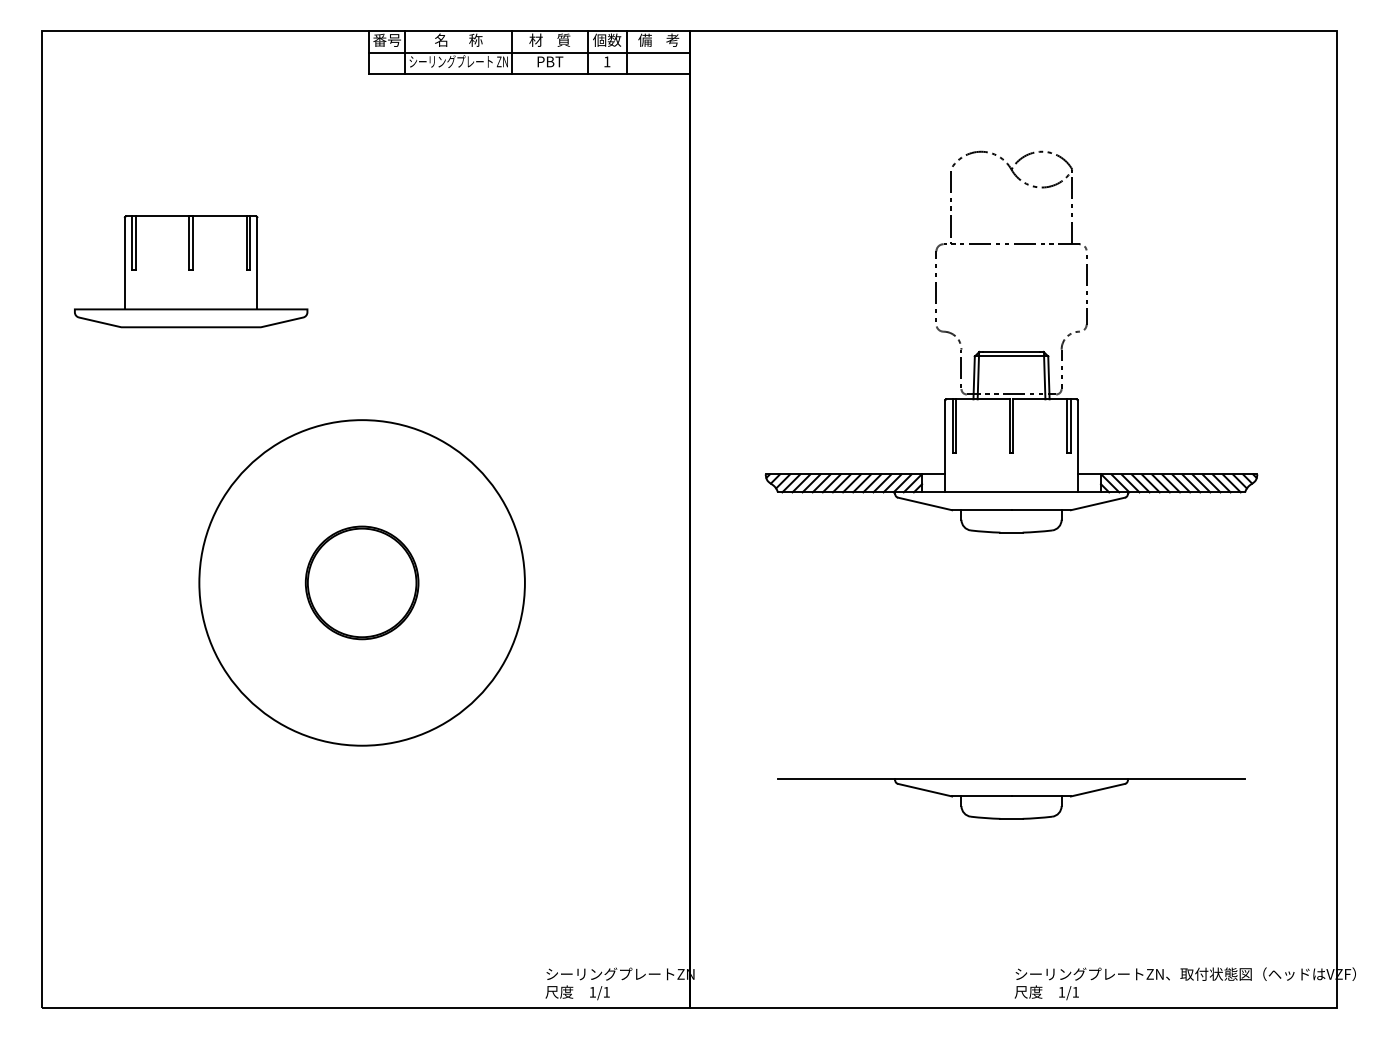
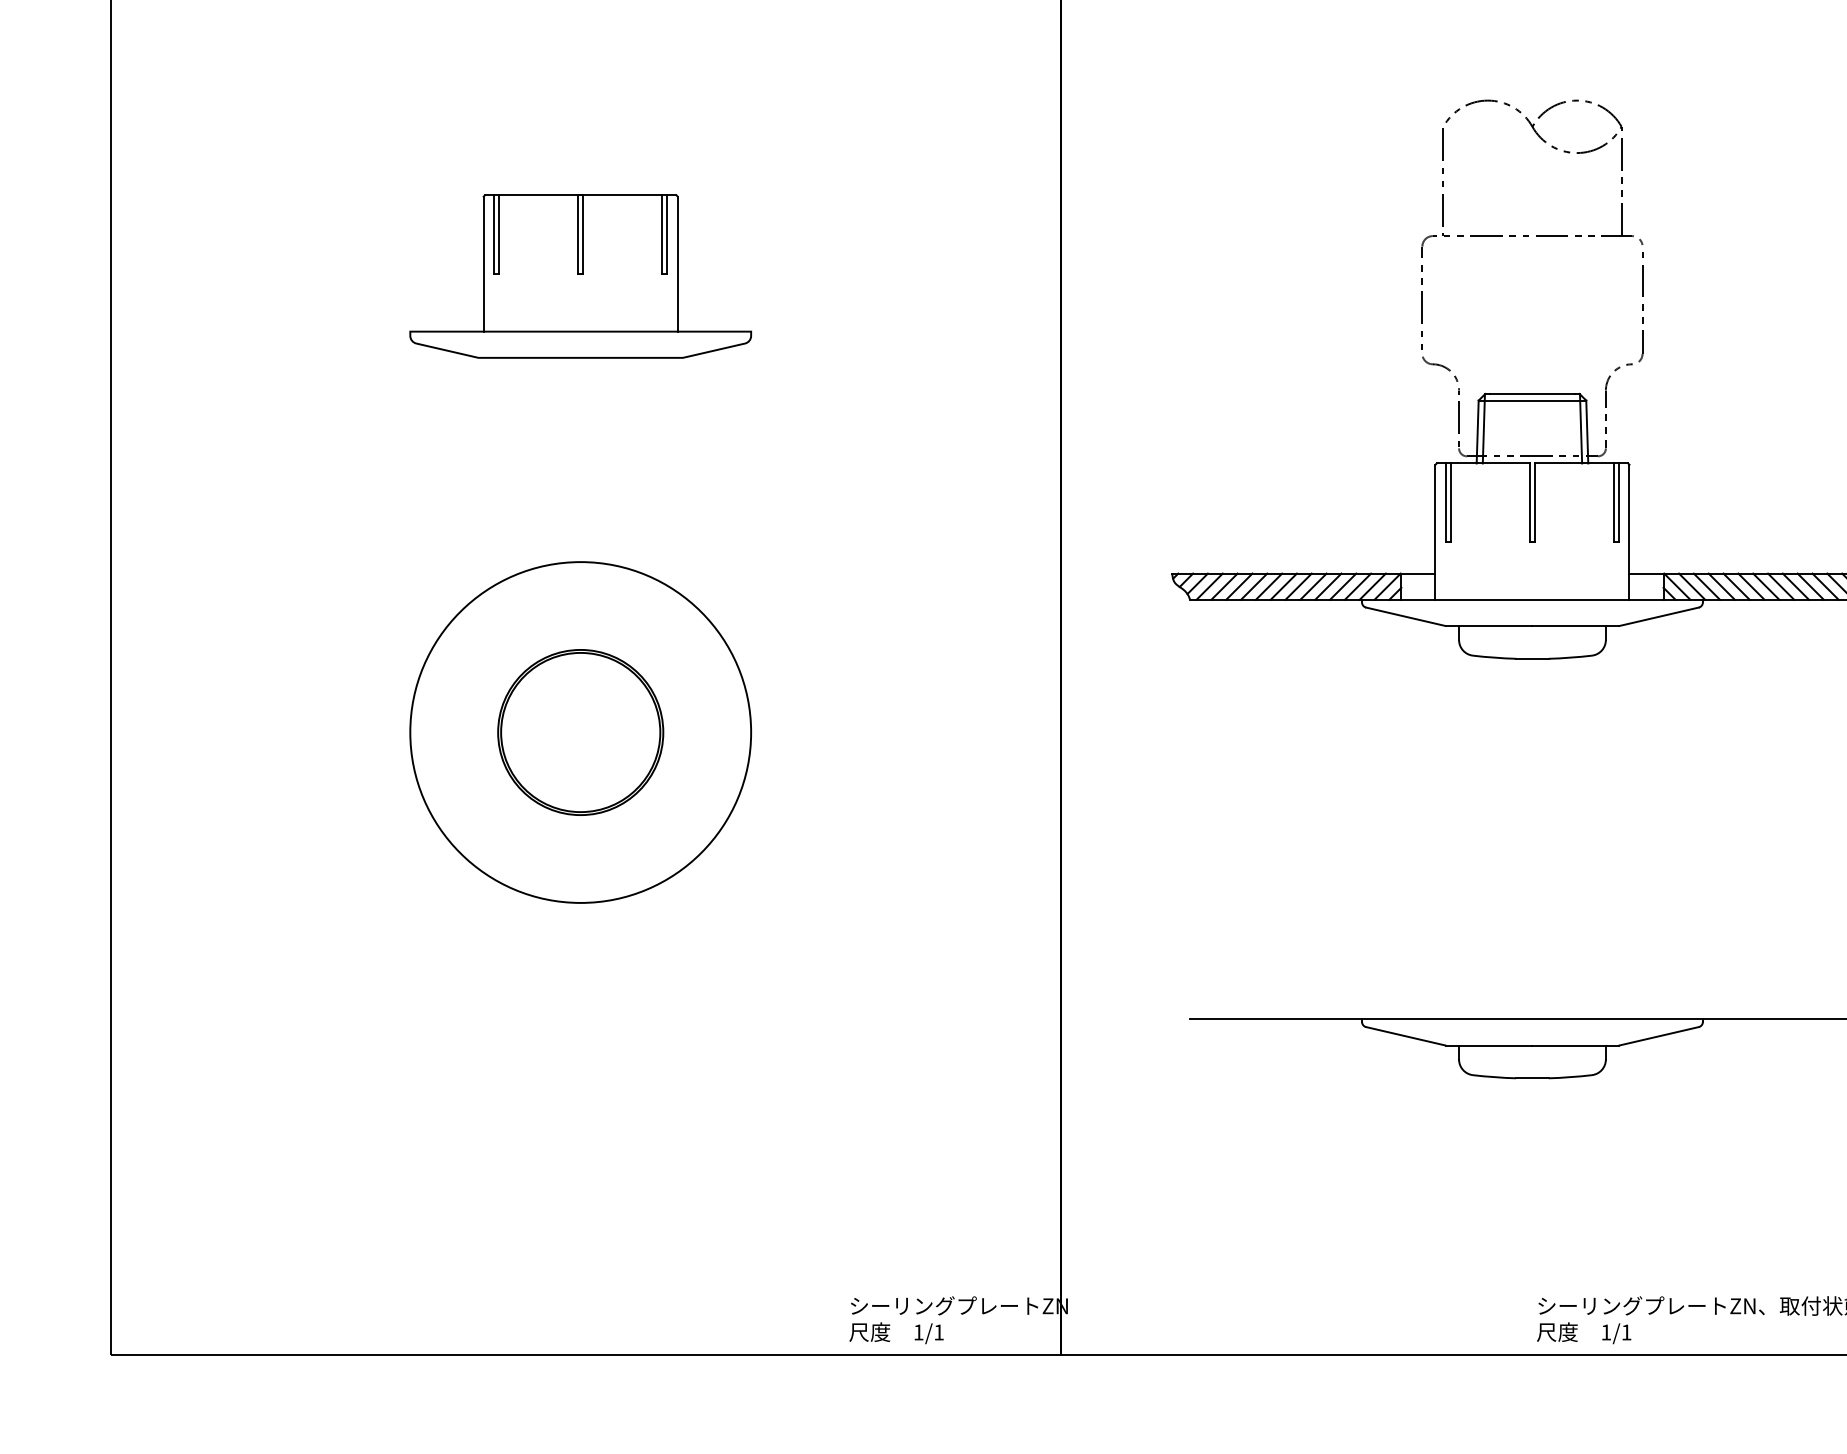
part: (191, 271) -> (581, 276), moved
circle: (361, 582) -> (579, 731), size x0.71

